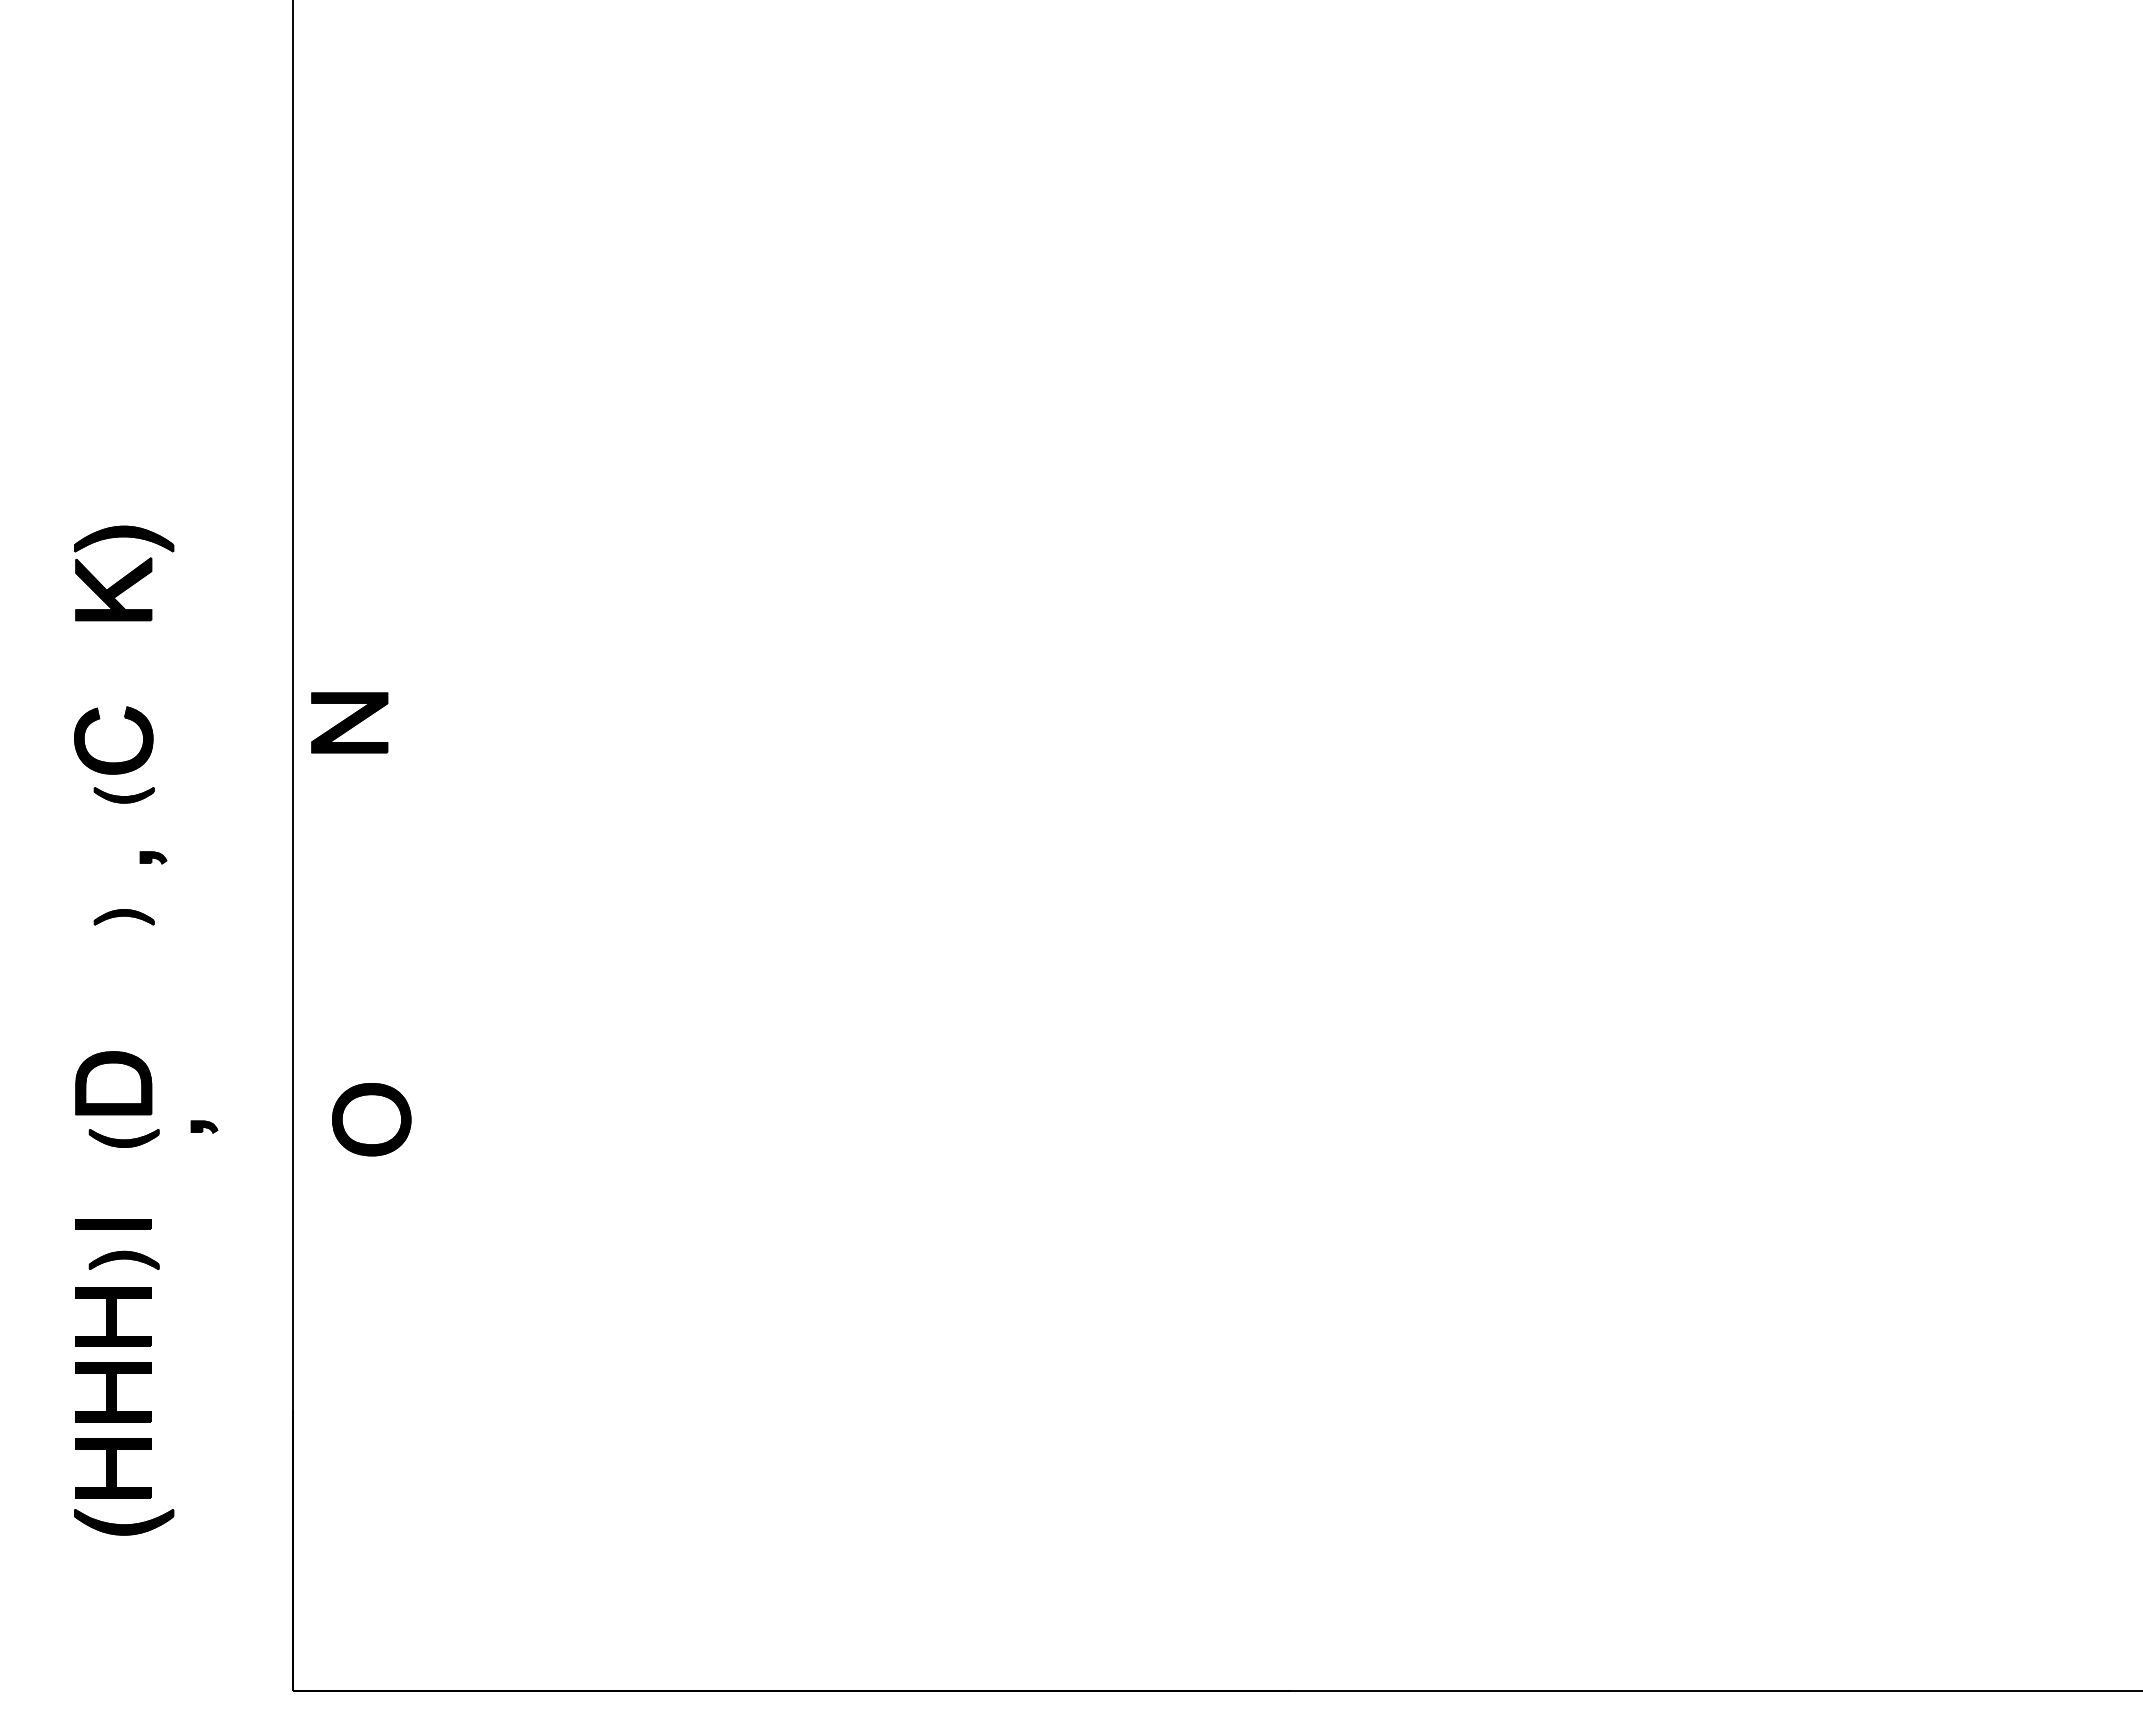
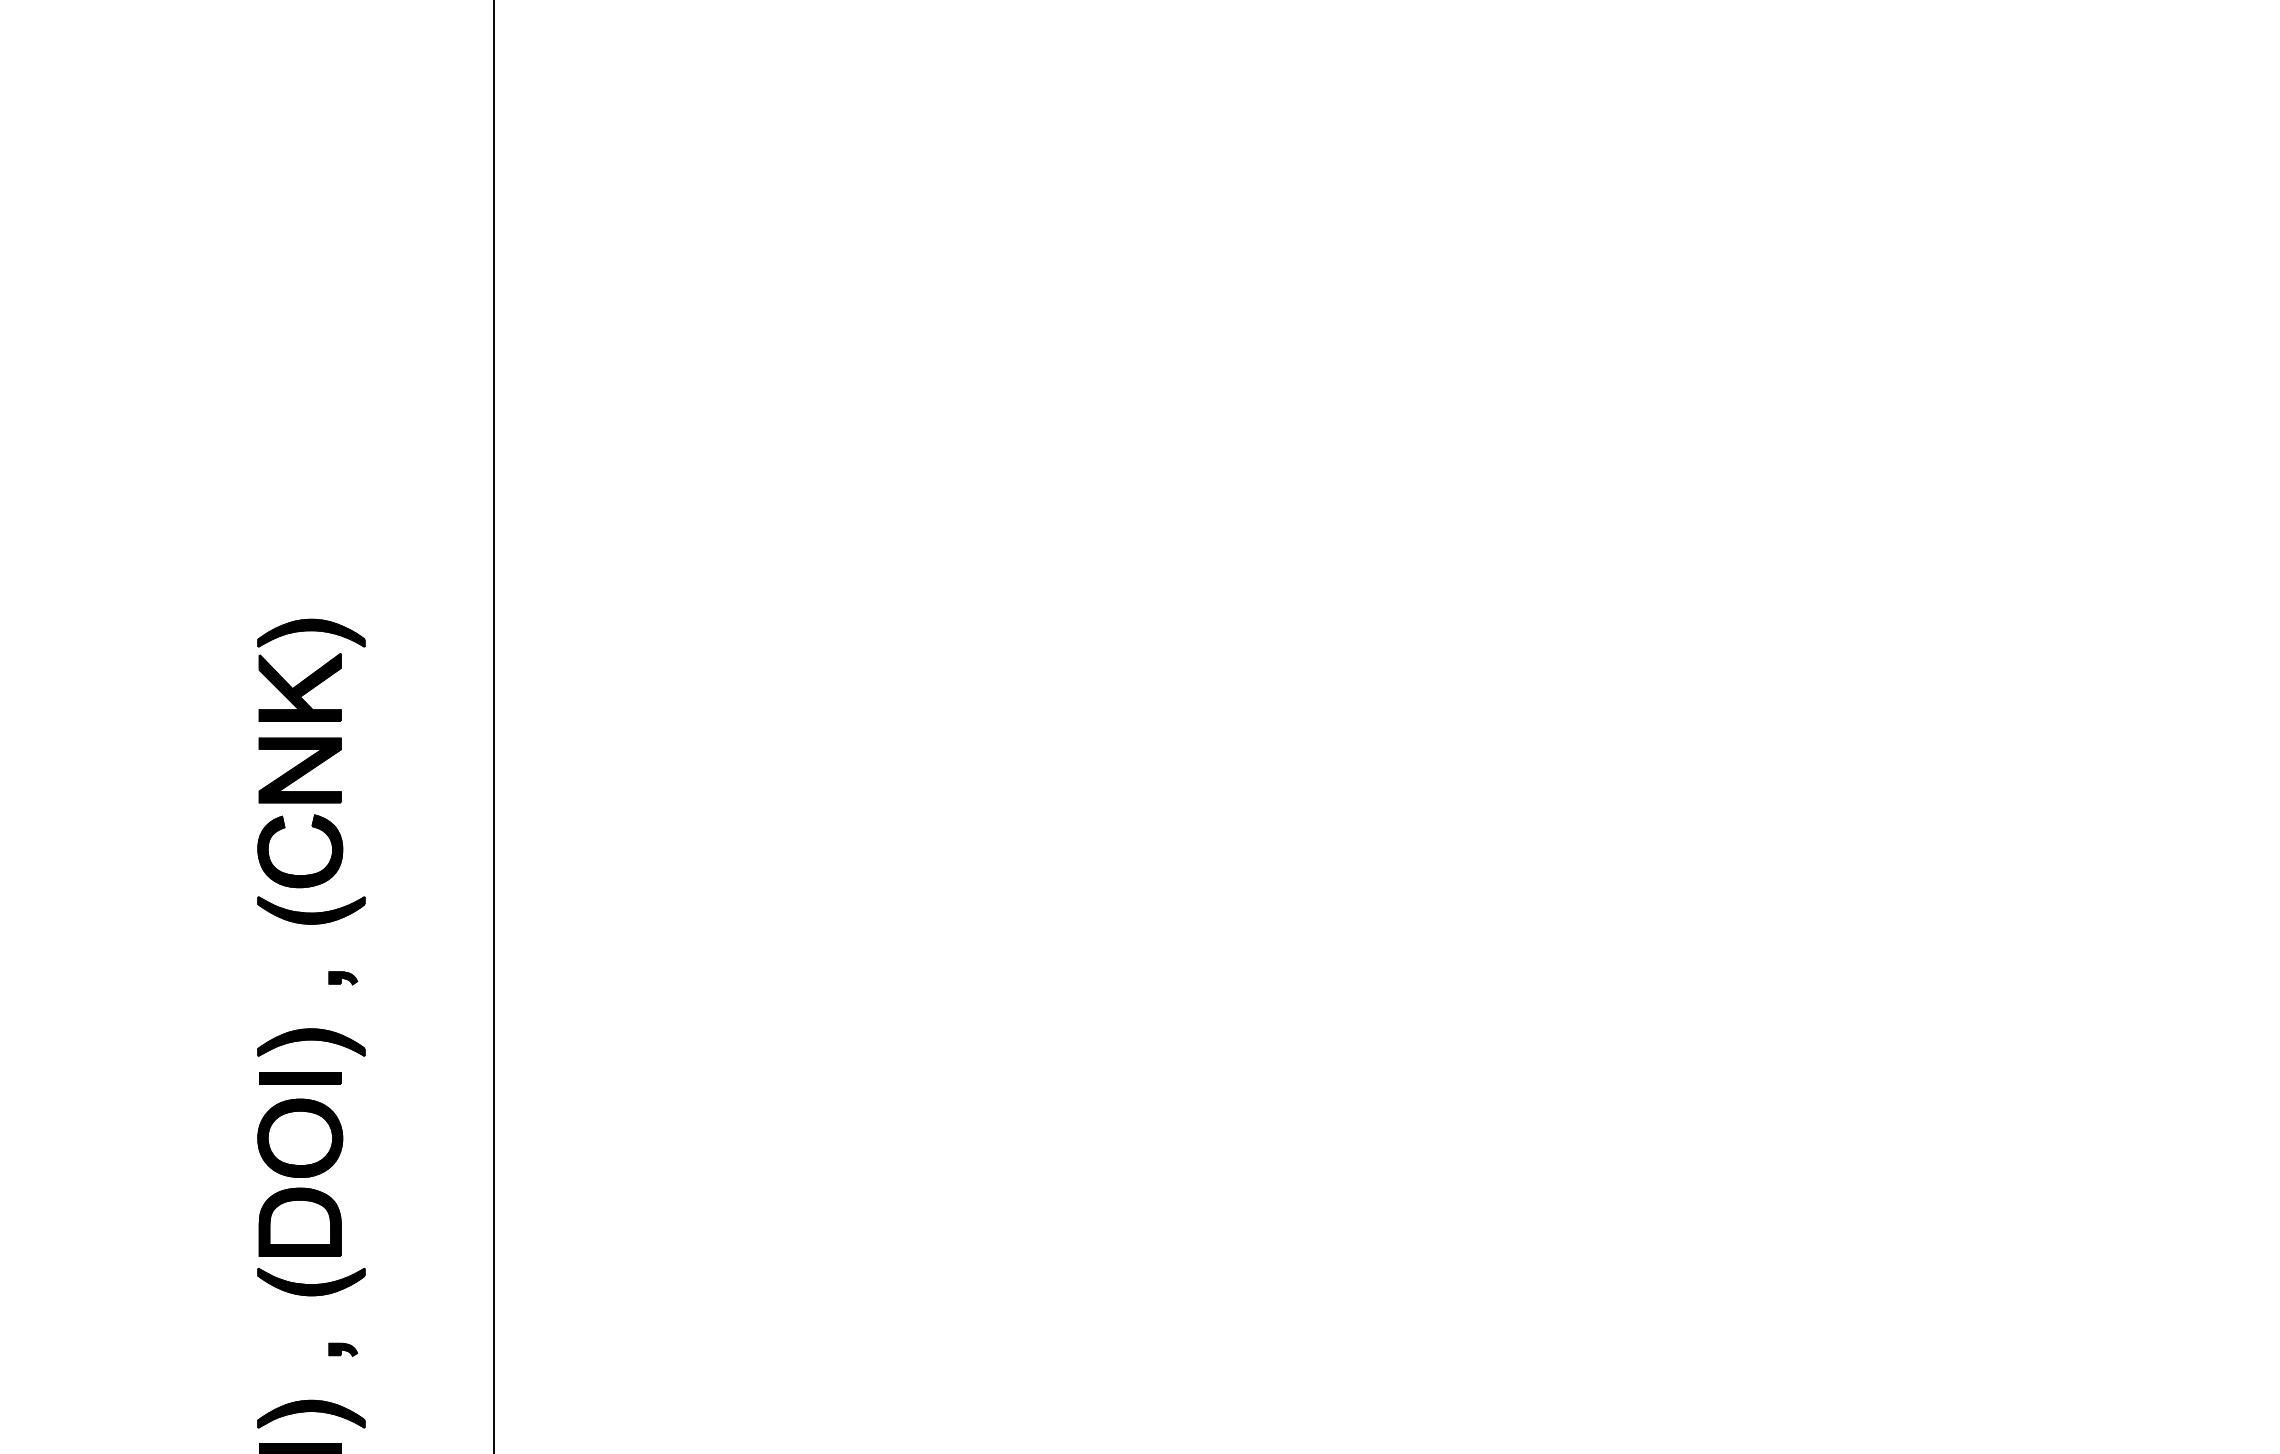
part: (349, 722) -> (299, 770), moved
part: (124, 795) -> (311, 910), size x1.67
part: (124, 917) -> (311, 1042), size x1.67
part: (371, 1119) -> (299, 1138), moved
part: (204, 1126) -> (343, 1349), moved
part: (124, 1138) -> (311, 1282), size x1.43
part: (113, 1224) -> (299, 1078), moved
part: (124, 1260) -> (311, 1414), size x1.43

